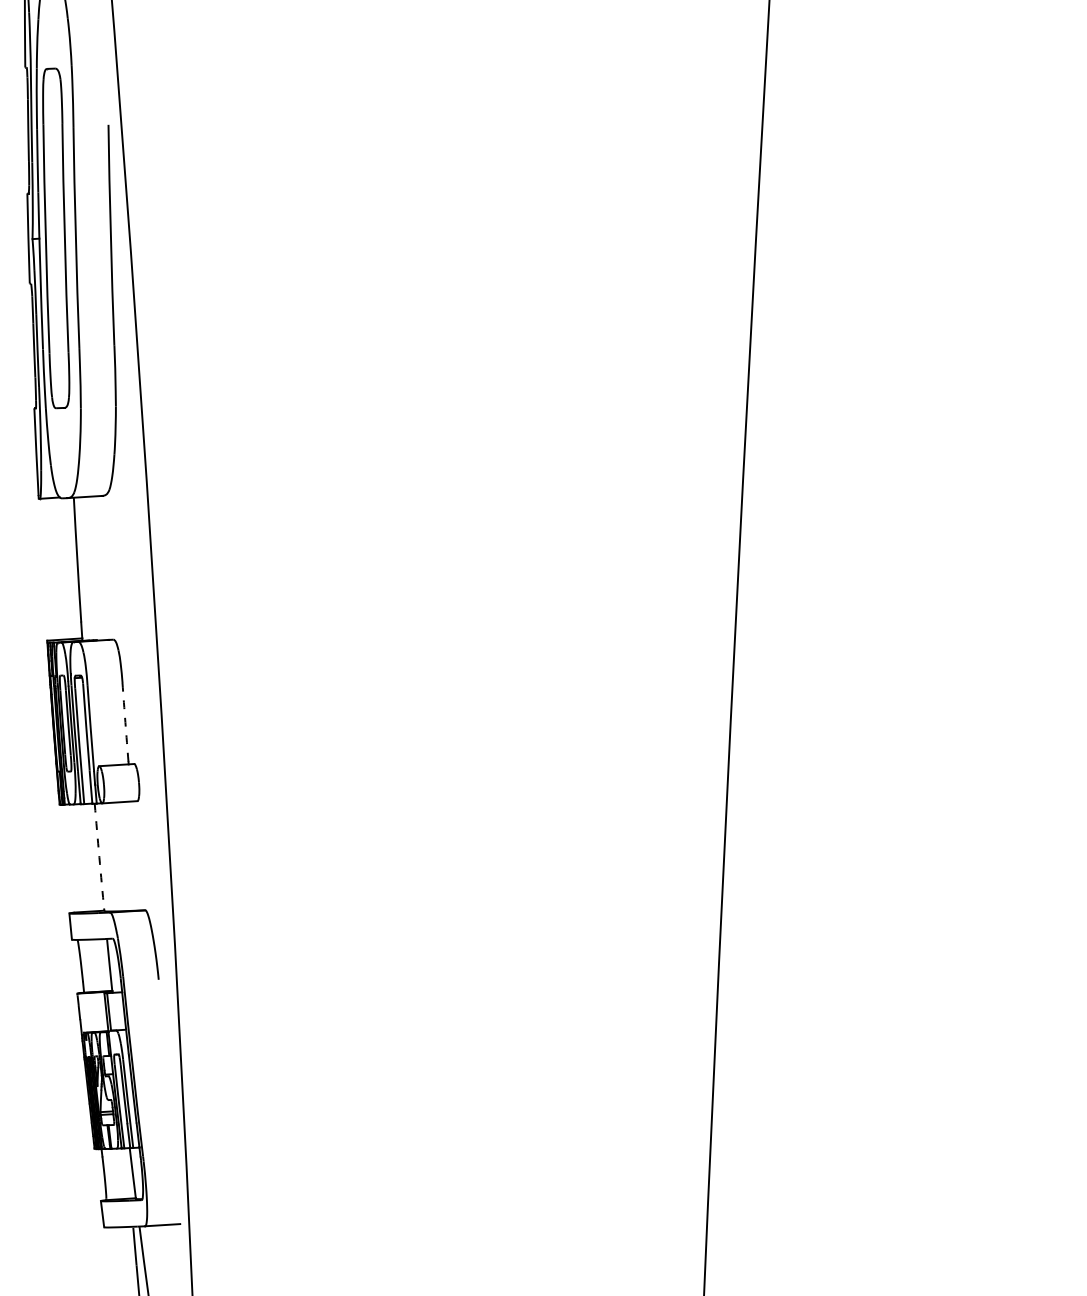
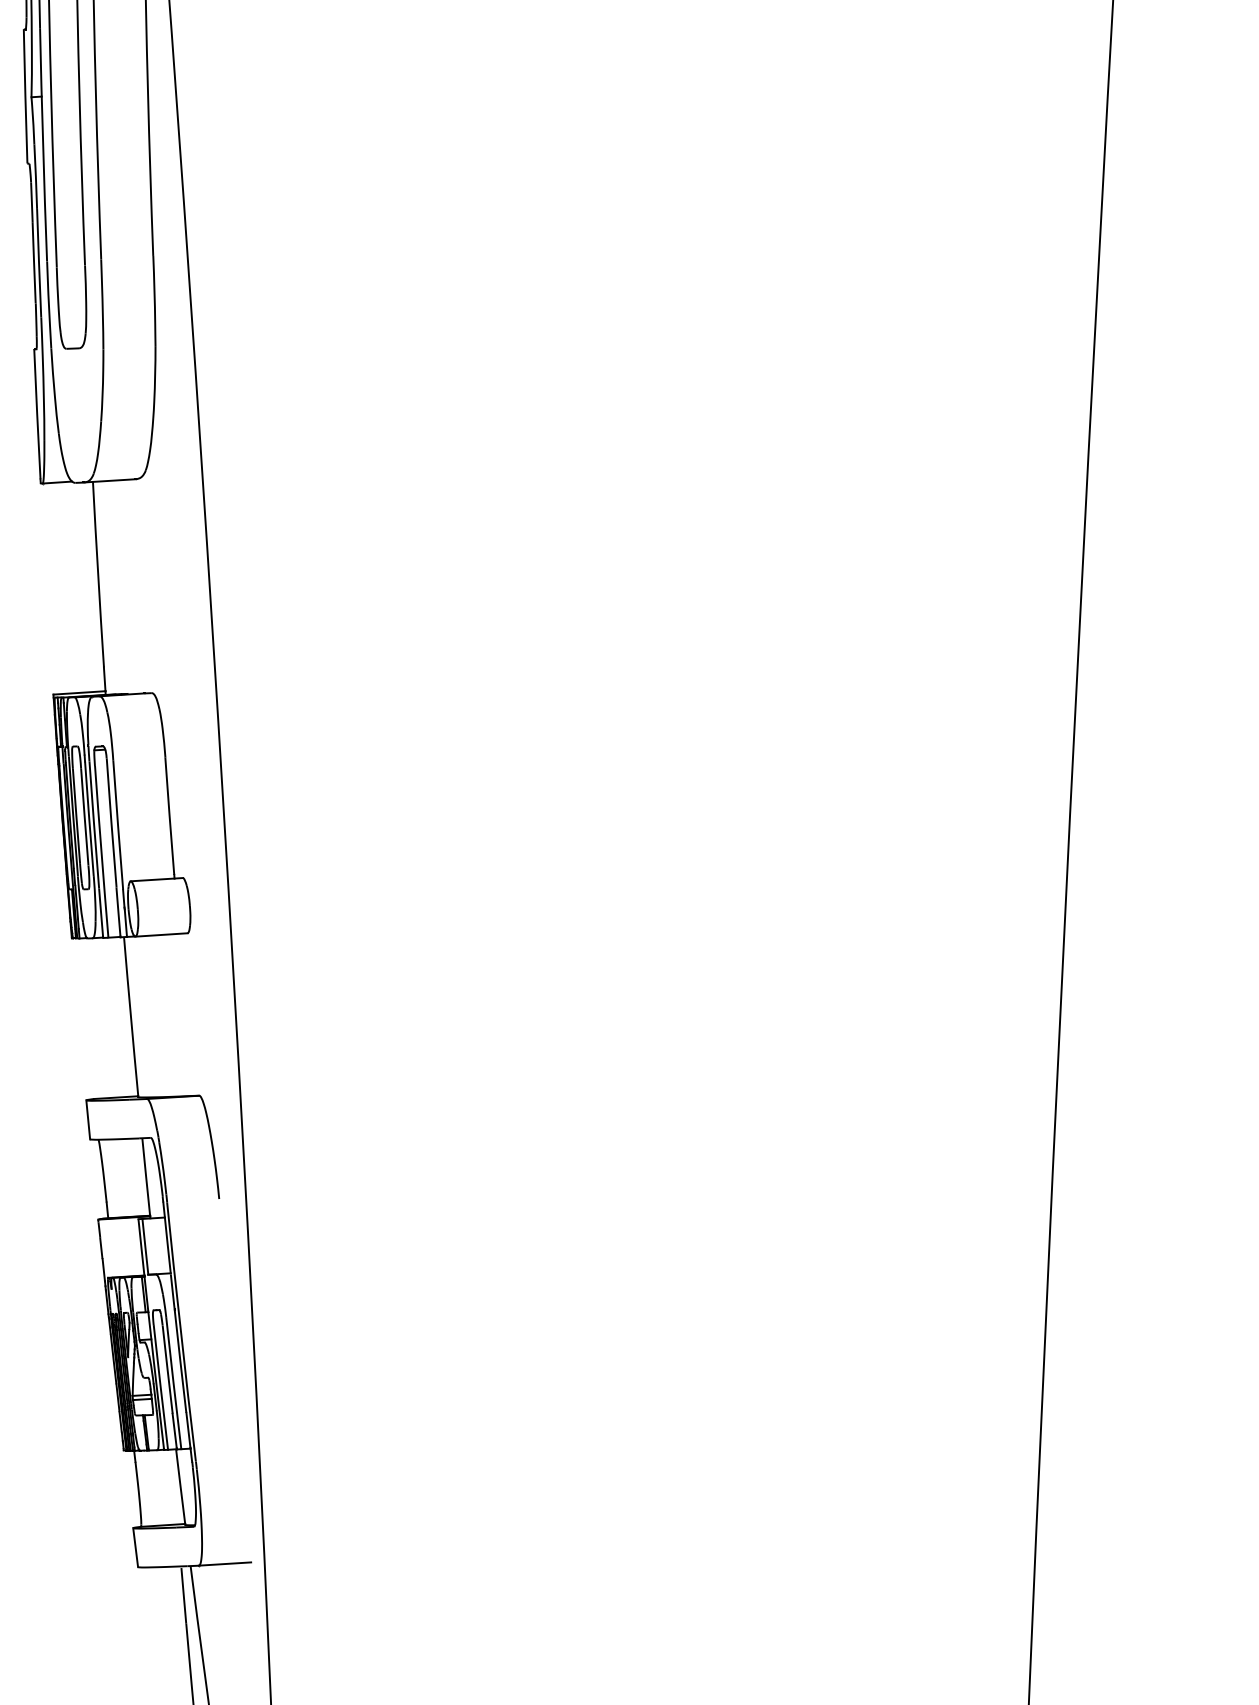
arc: (125, 722) -> (169, 816), dashed -> solid
arc: (99, 857) -> (131, 1017), dashed -> solid

